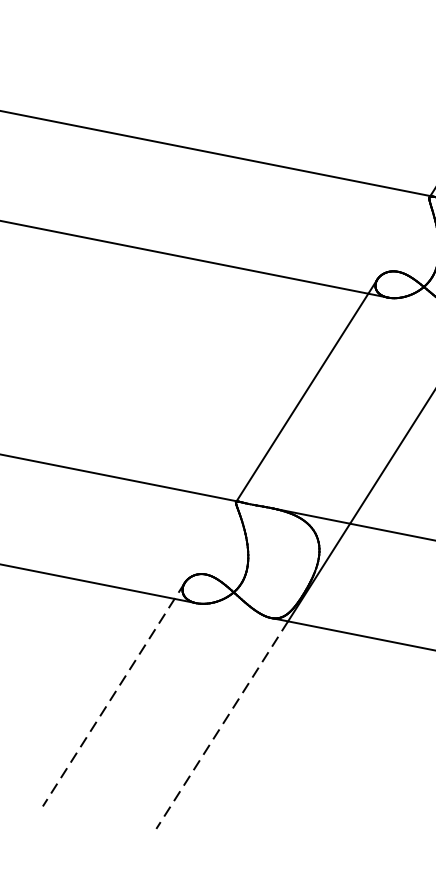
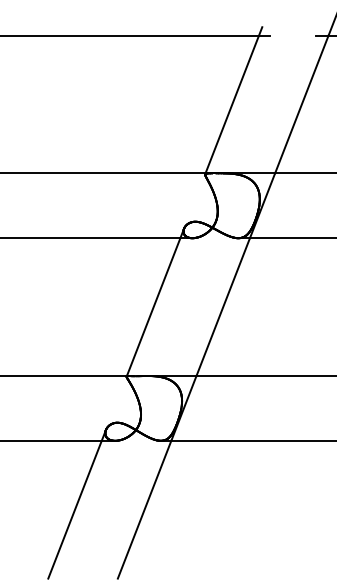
line: (114, 694) -> (77, 504), dashed -> solid
line: (222, 724) -> (144, 509), dashed -> solid

